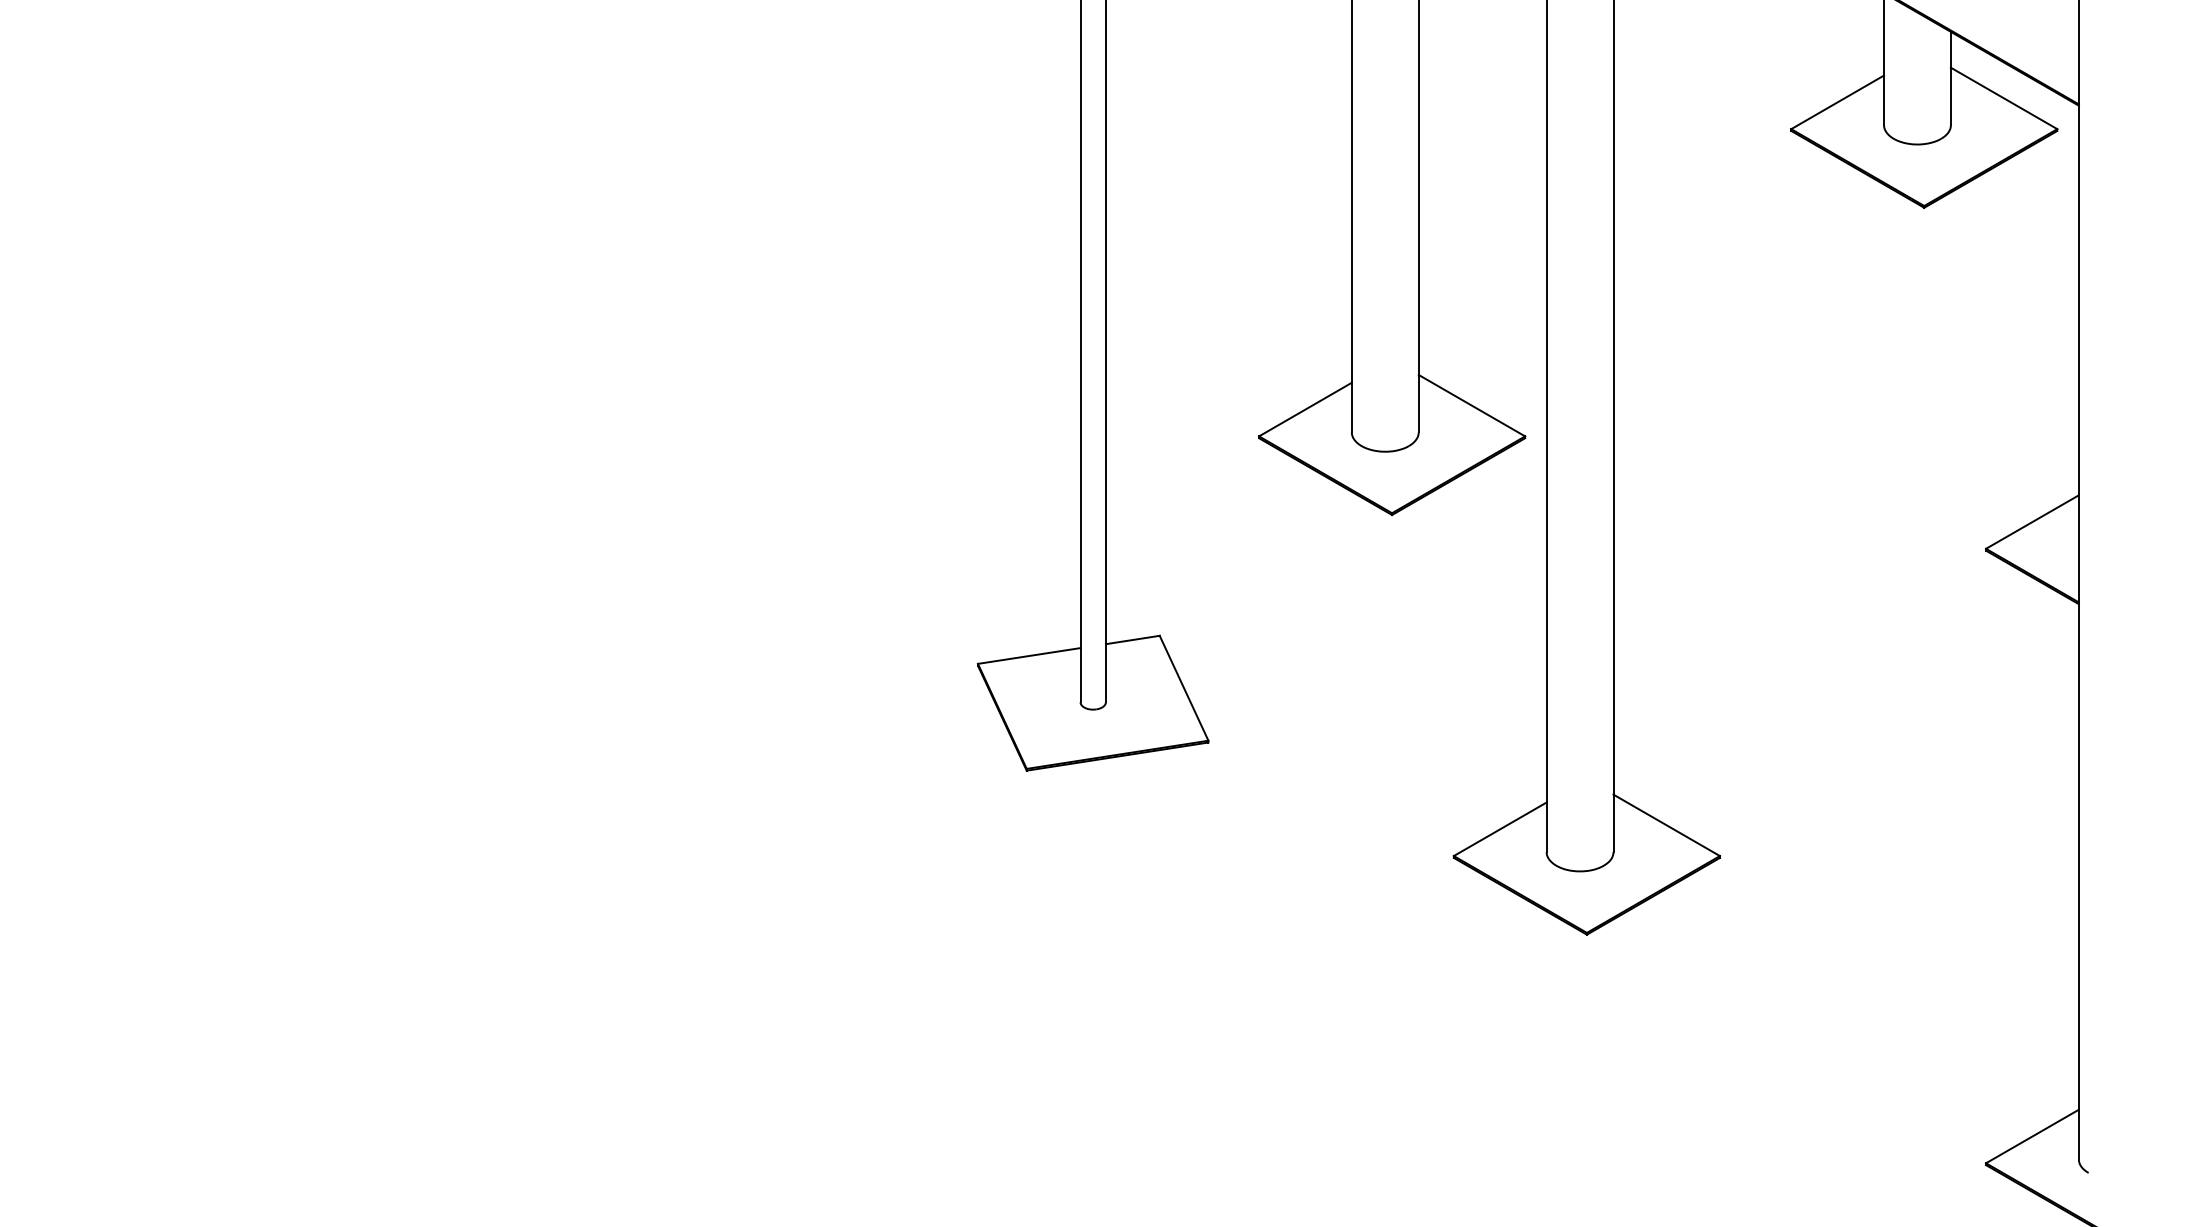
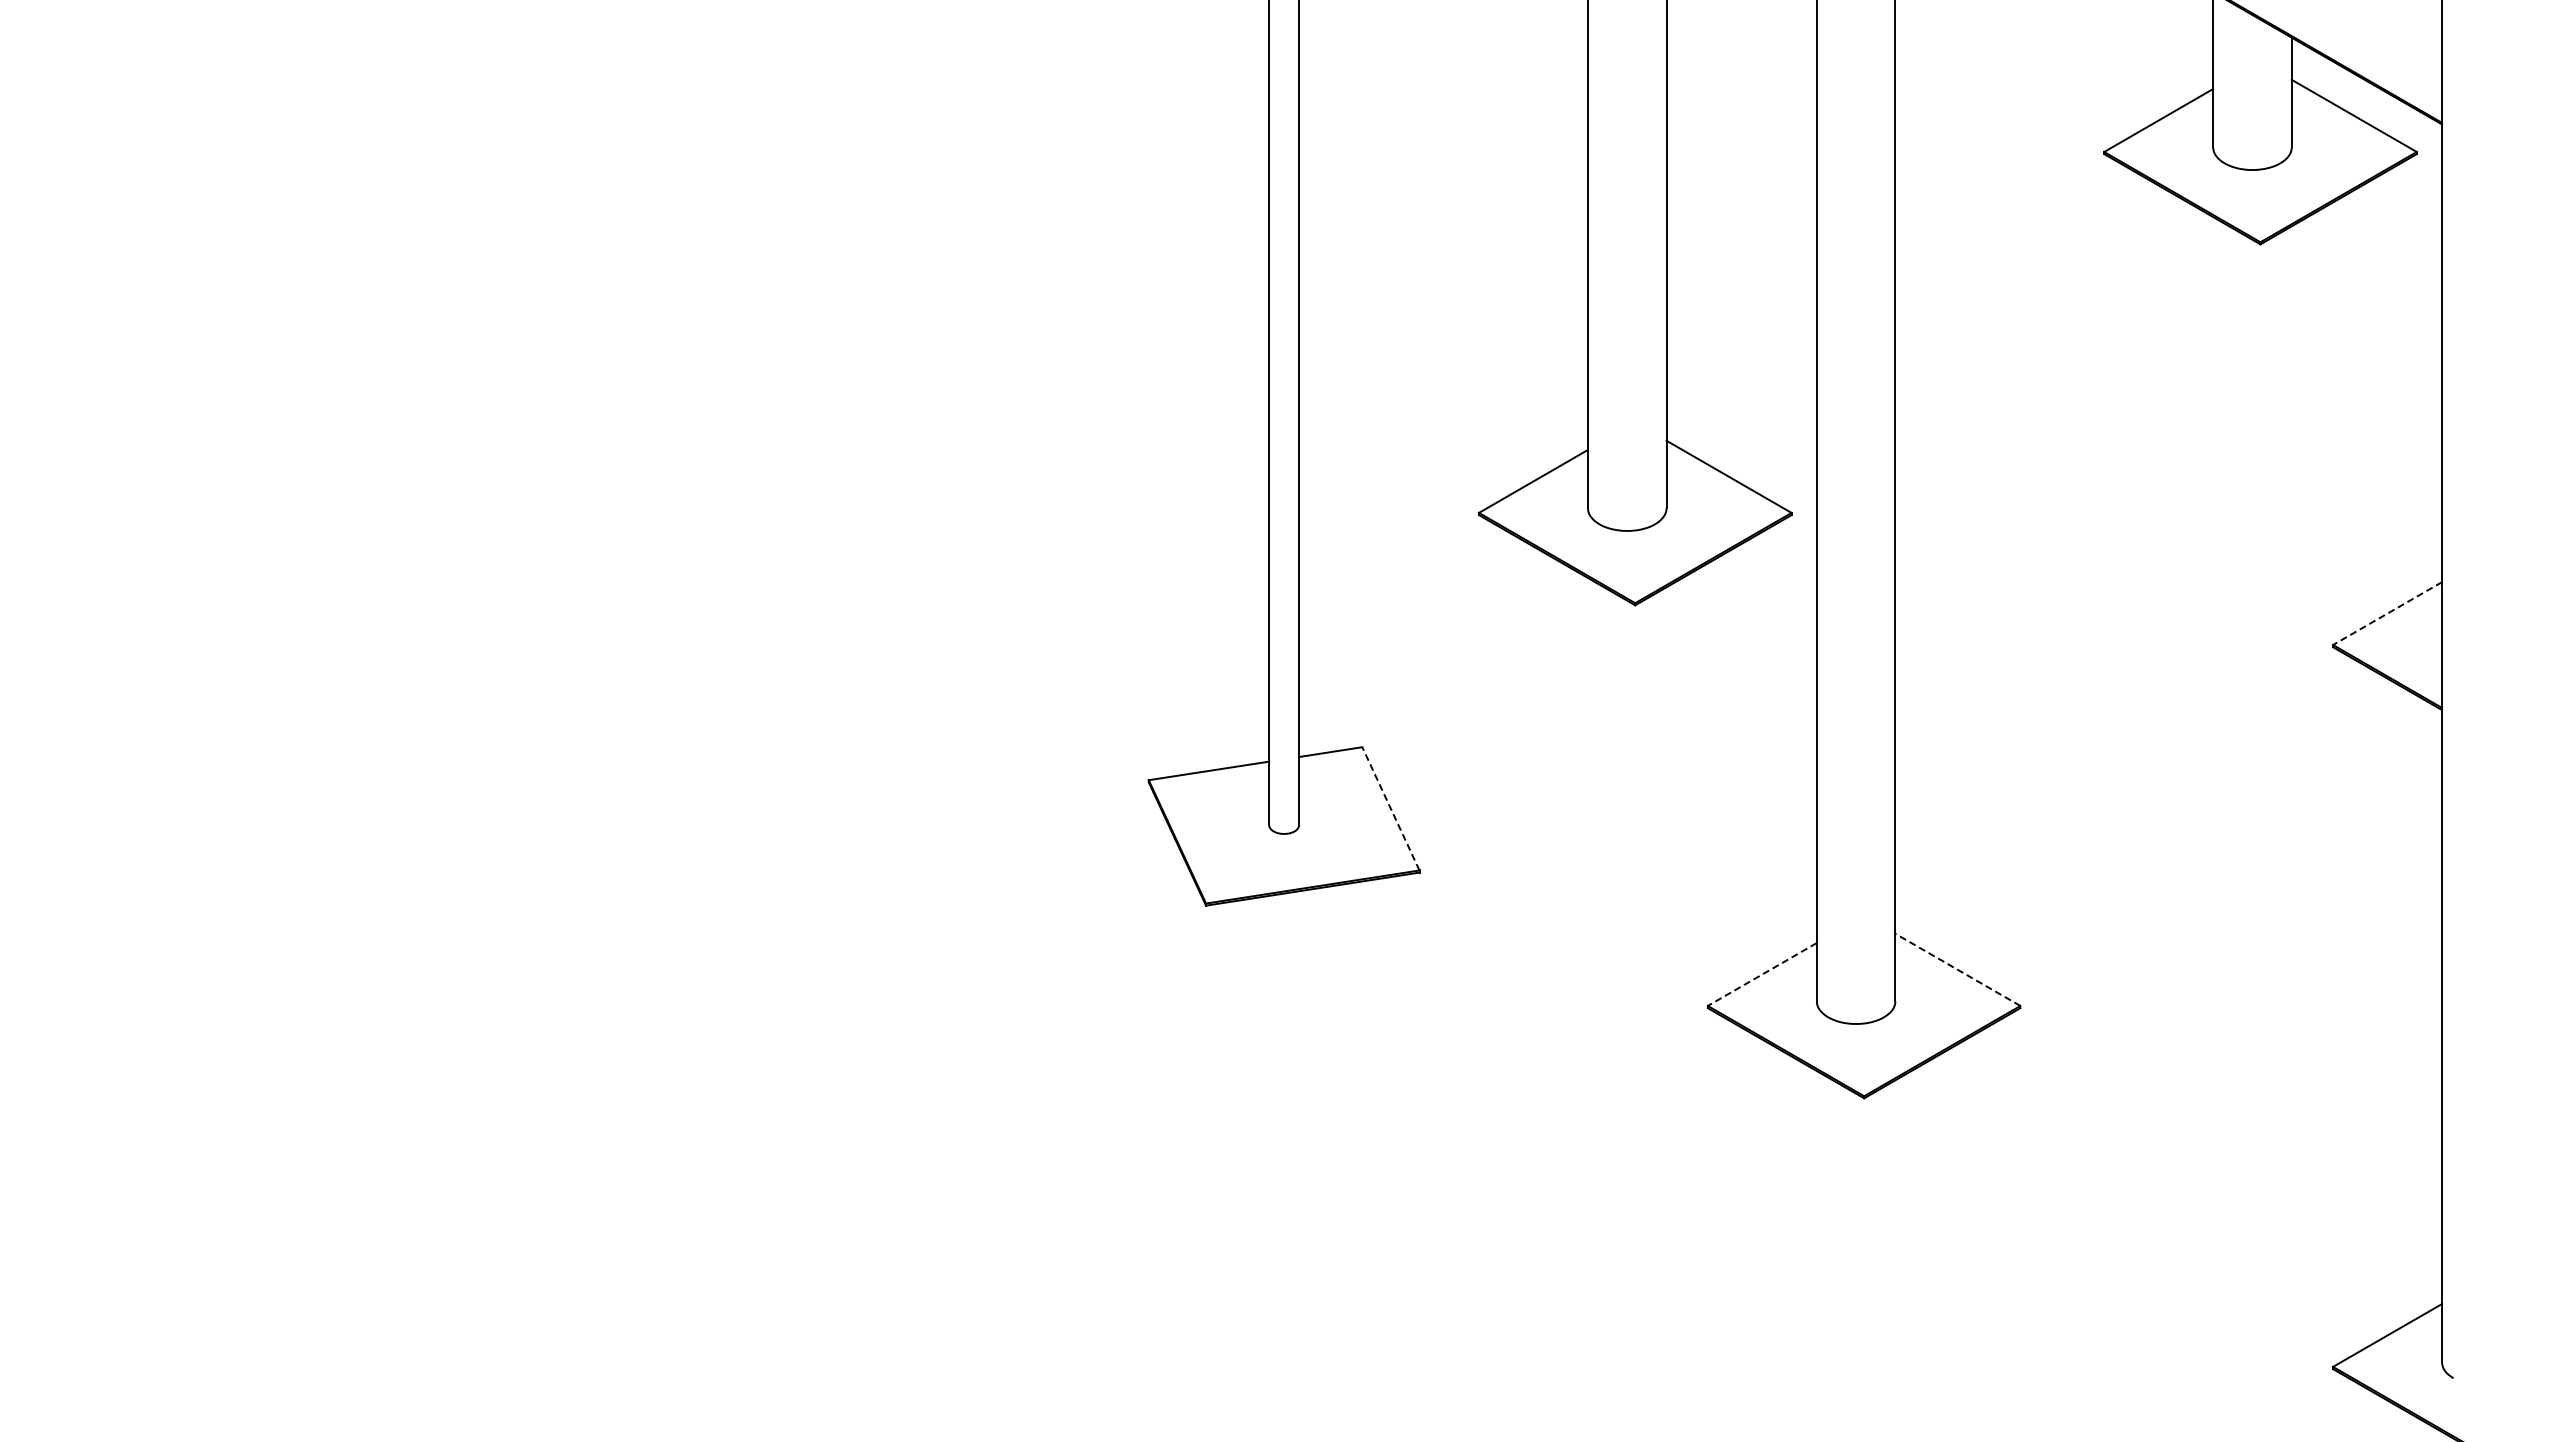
line: (2032, 521) -> (2387, 613), solid -> dashed
line: (1183, 687) -> (1390, 808), solid -> dashed
line: (1666, 825) -> (1957, 969), solid -> dashed
line: (1500, 829) -> (1762, 974), solid -> dashed

